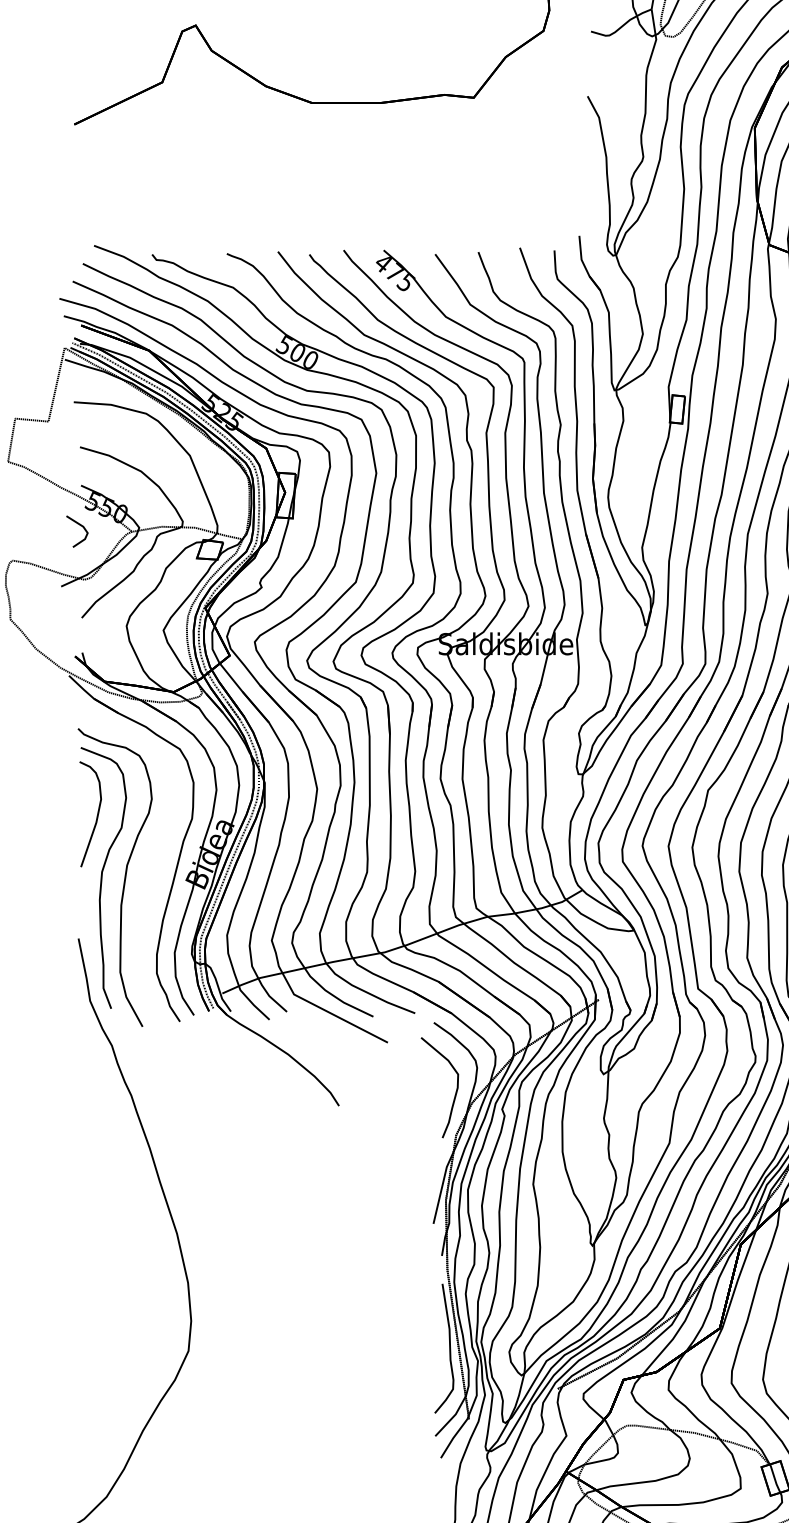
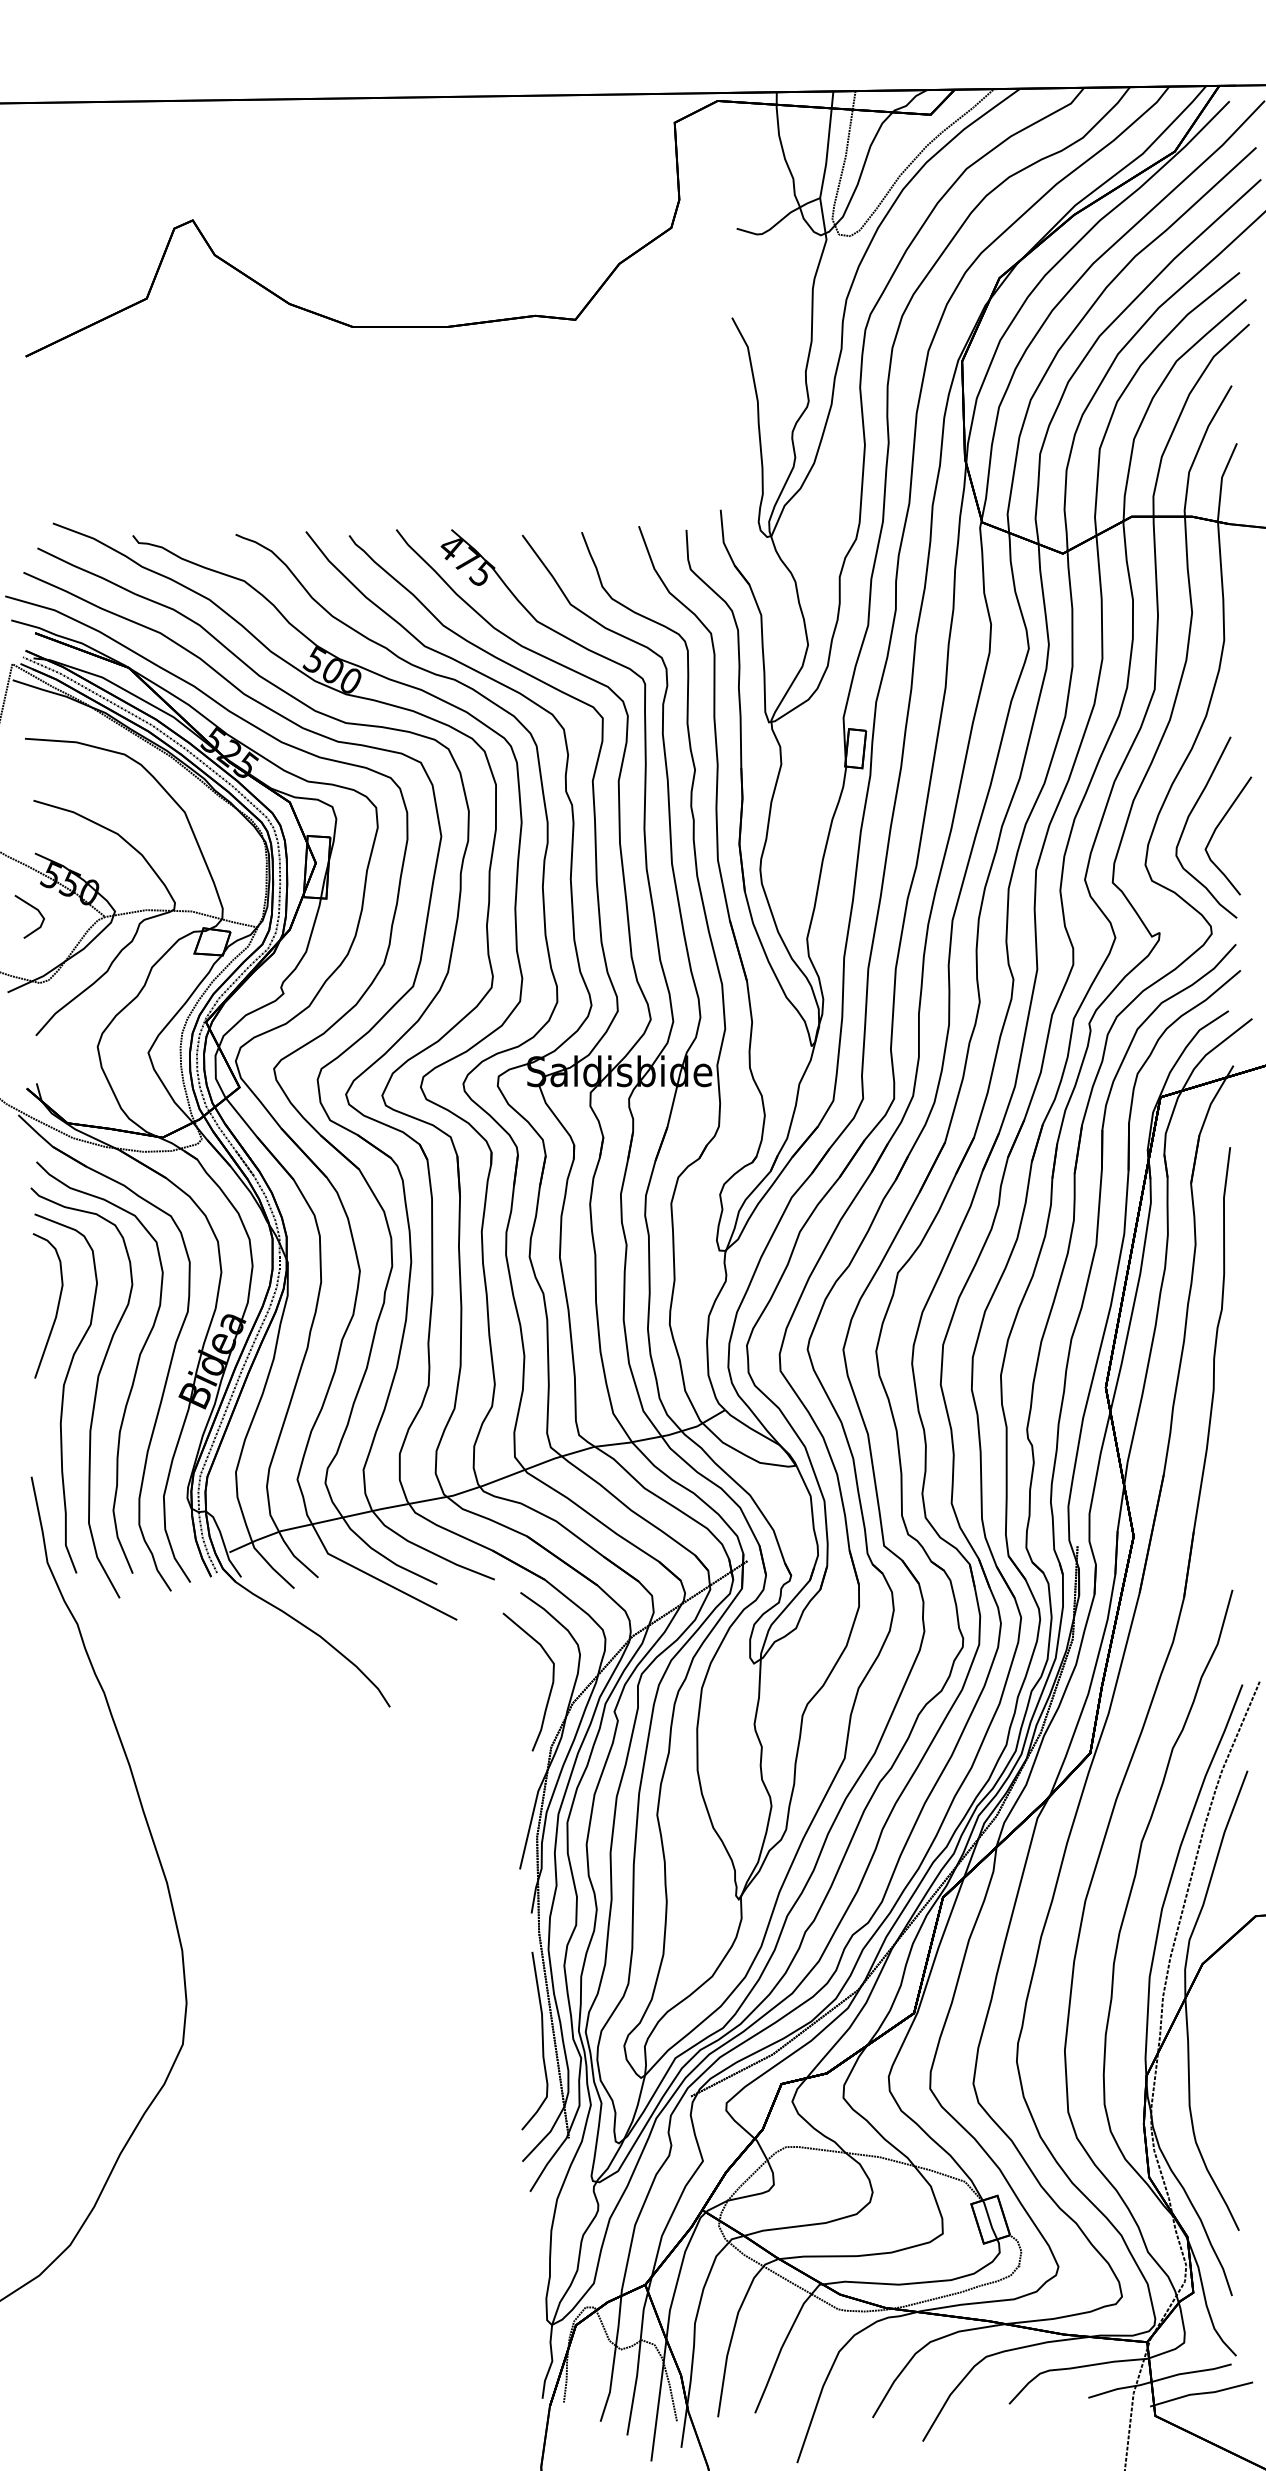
part: (152, 865) -> (133, 1376), added

